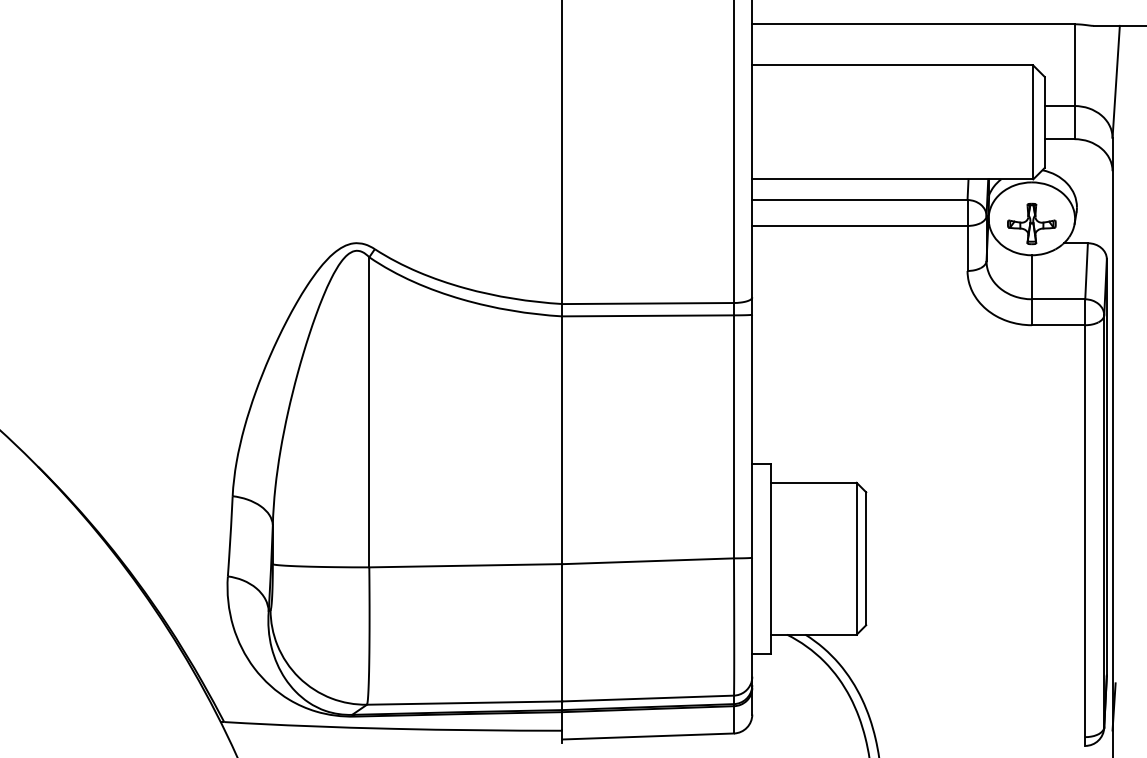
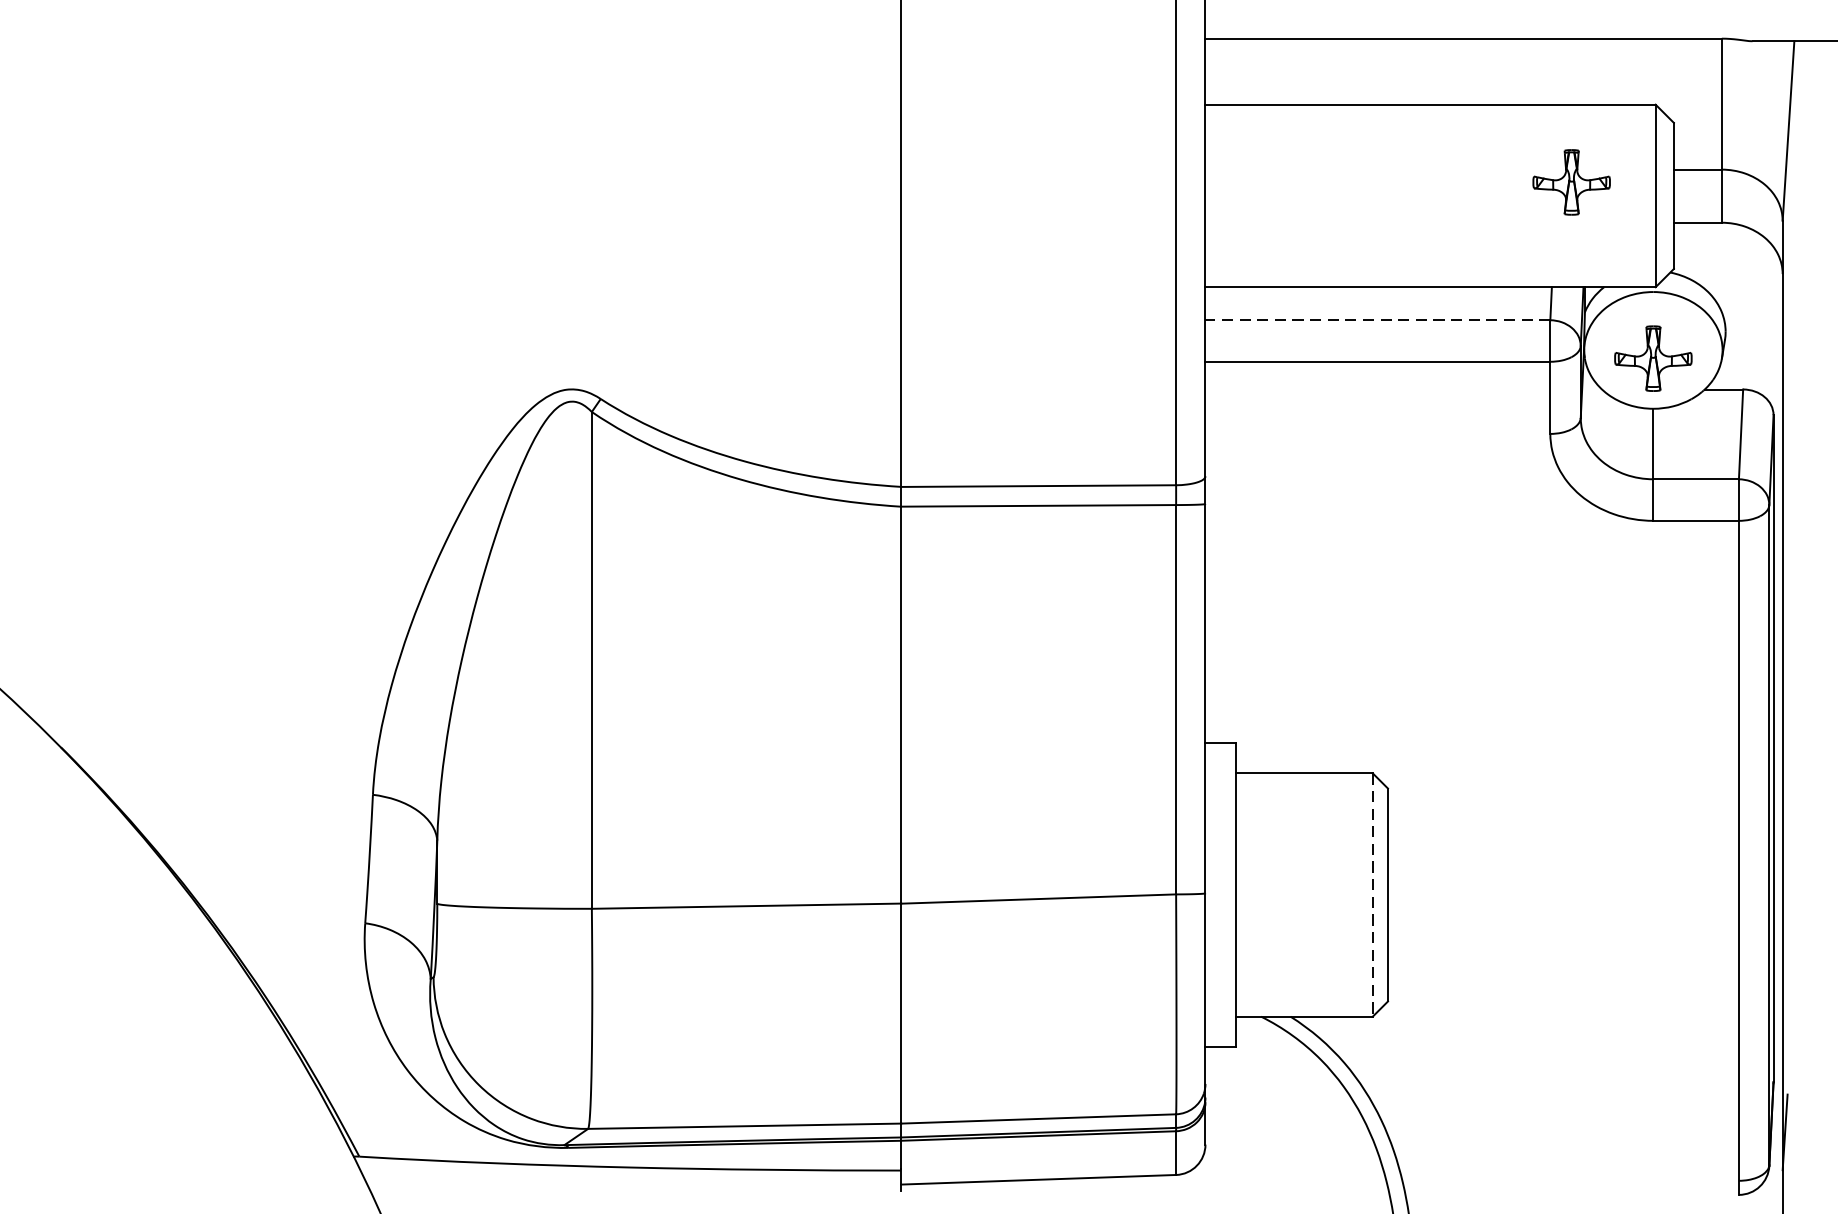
part: (980, 113) -> (1571, 181), added
line: (859, 200) -> (1377, 321), solid -> dashed
line: (856, 558) -> (1372, 894), solid -> dashed

